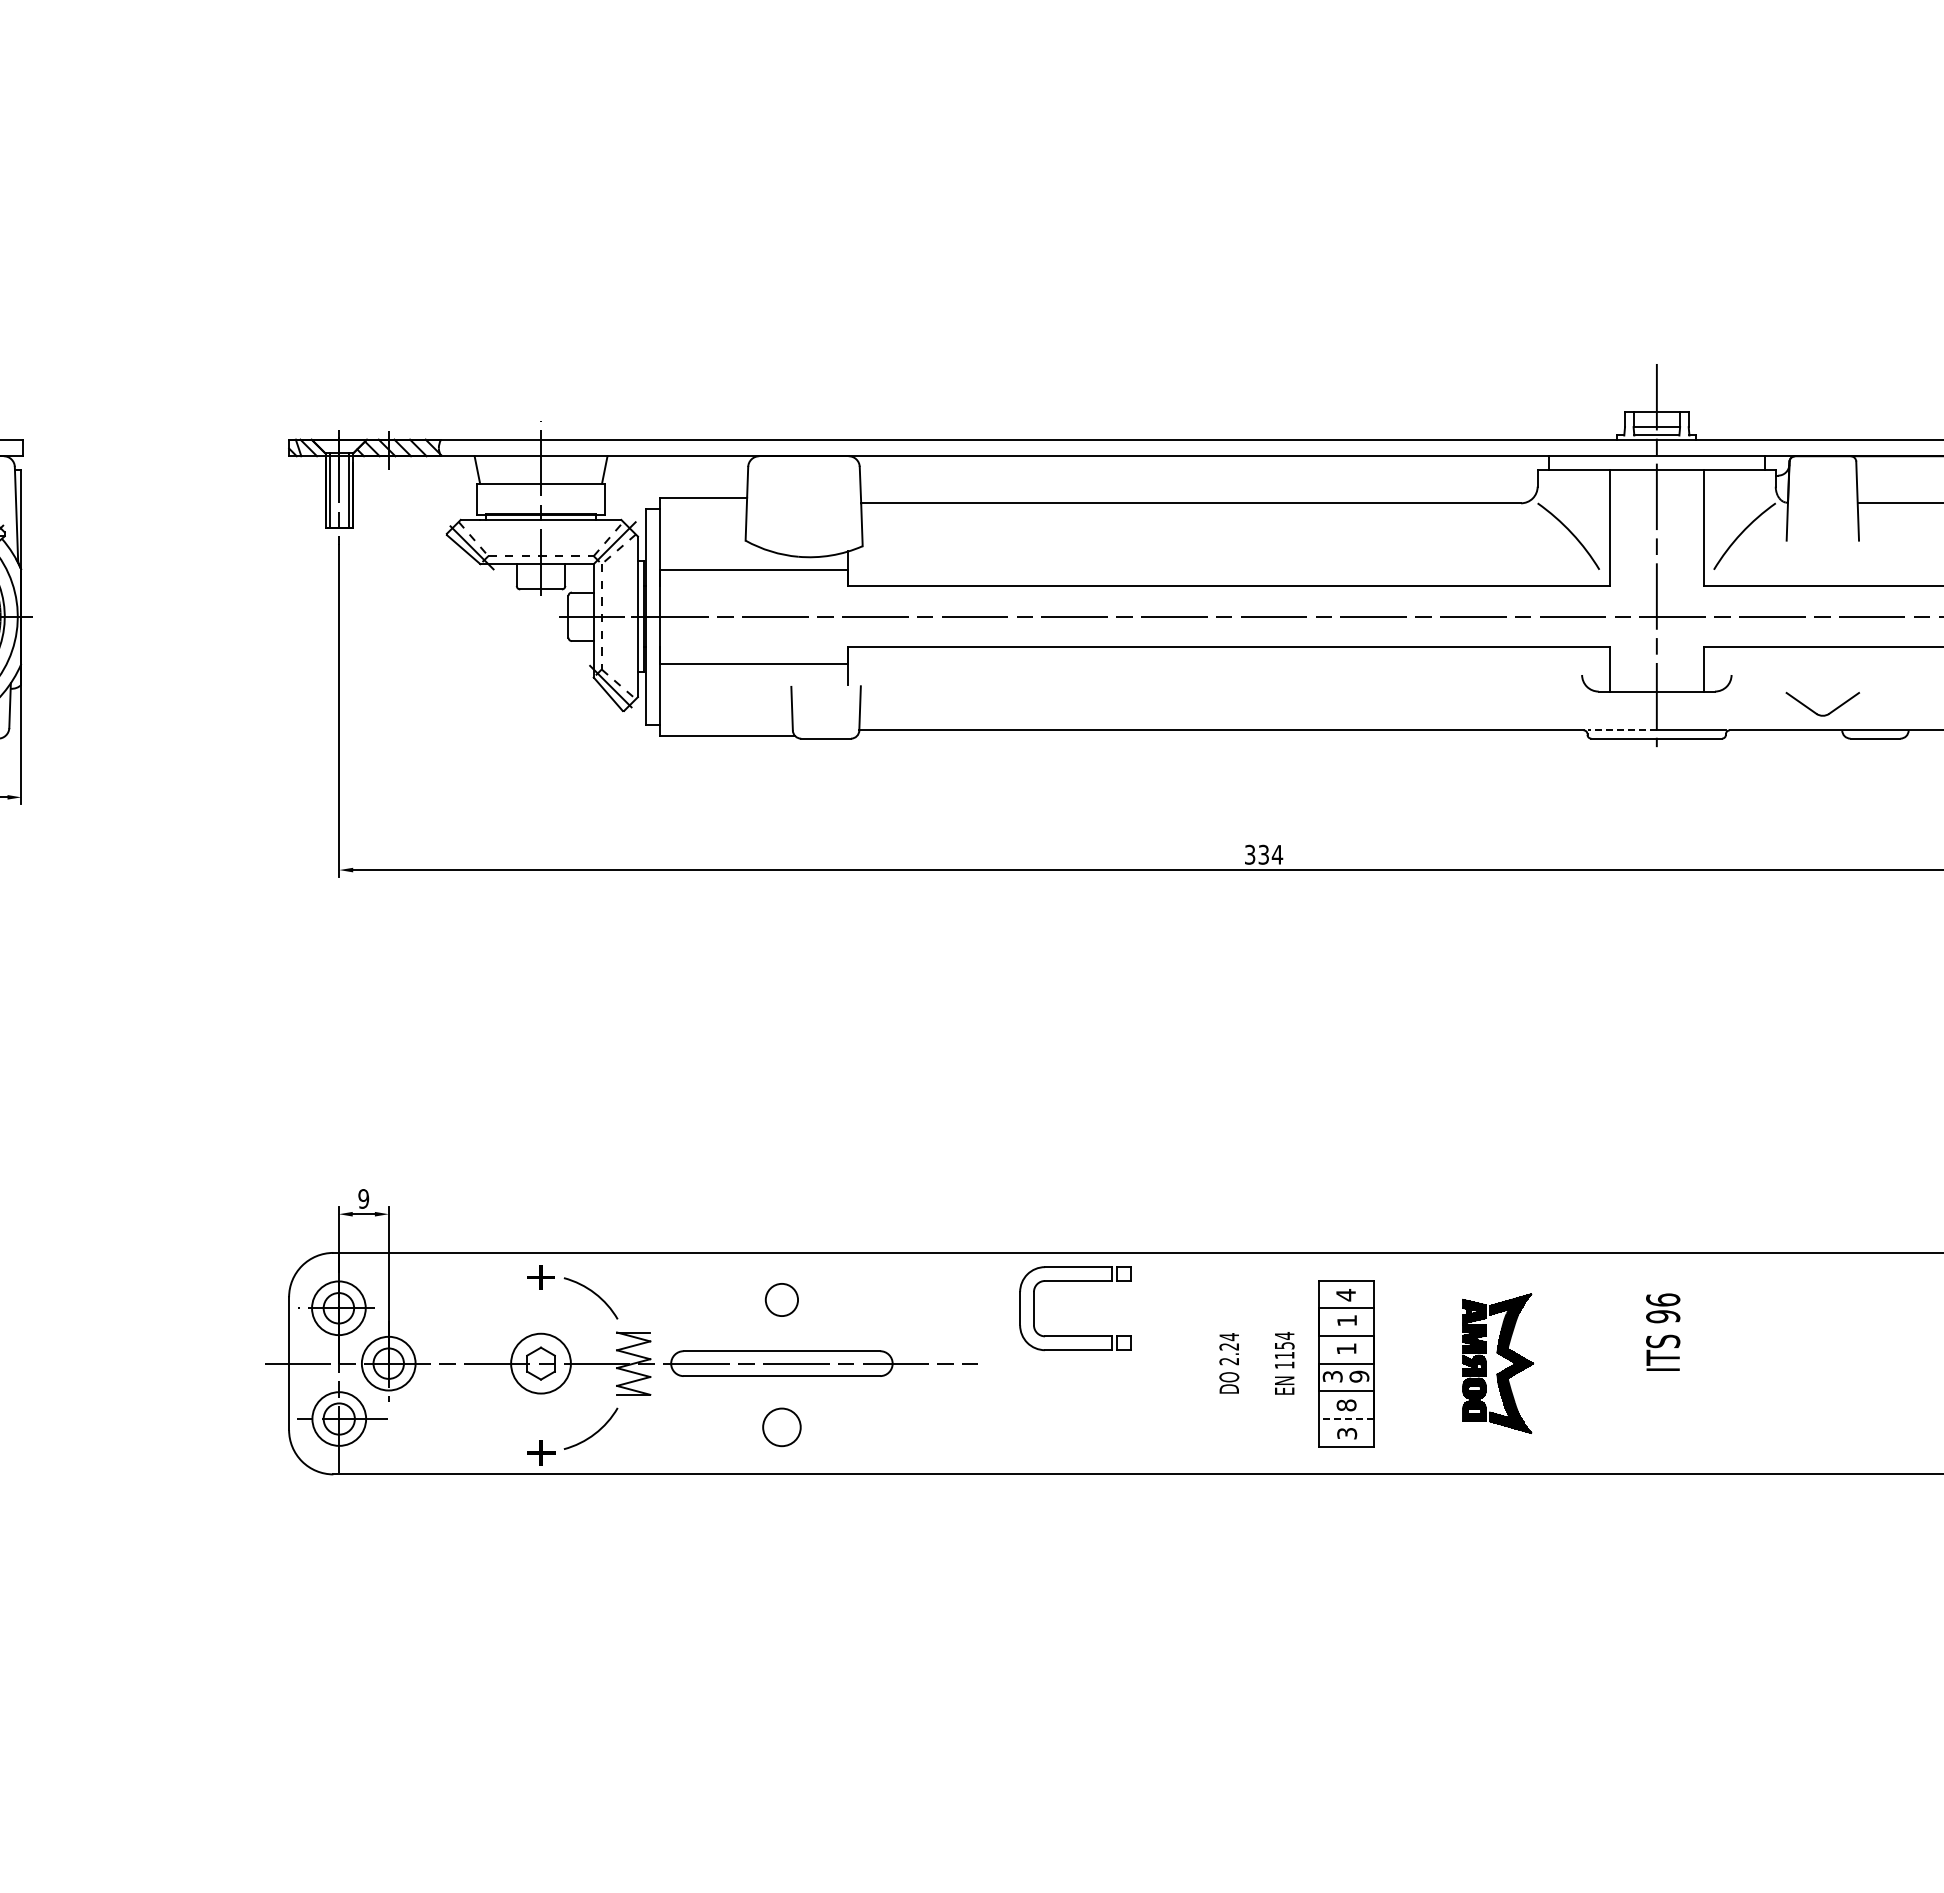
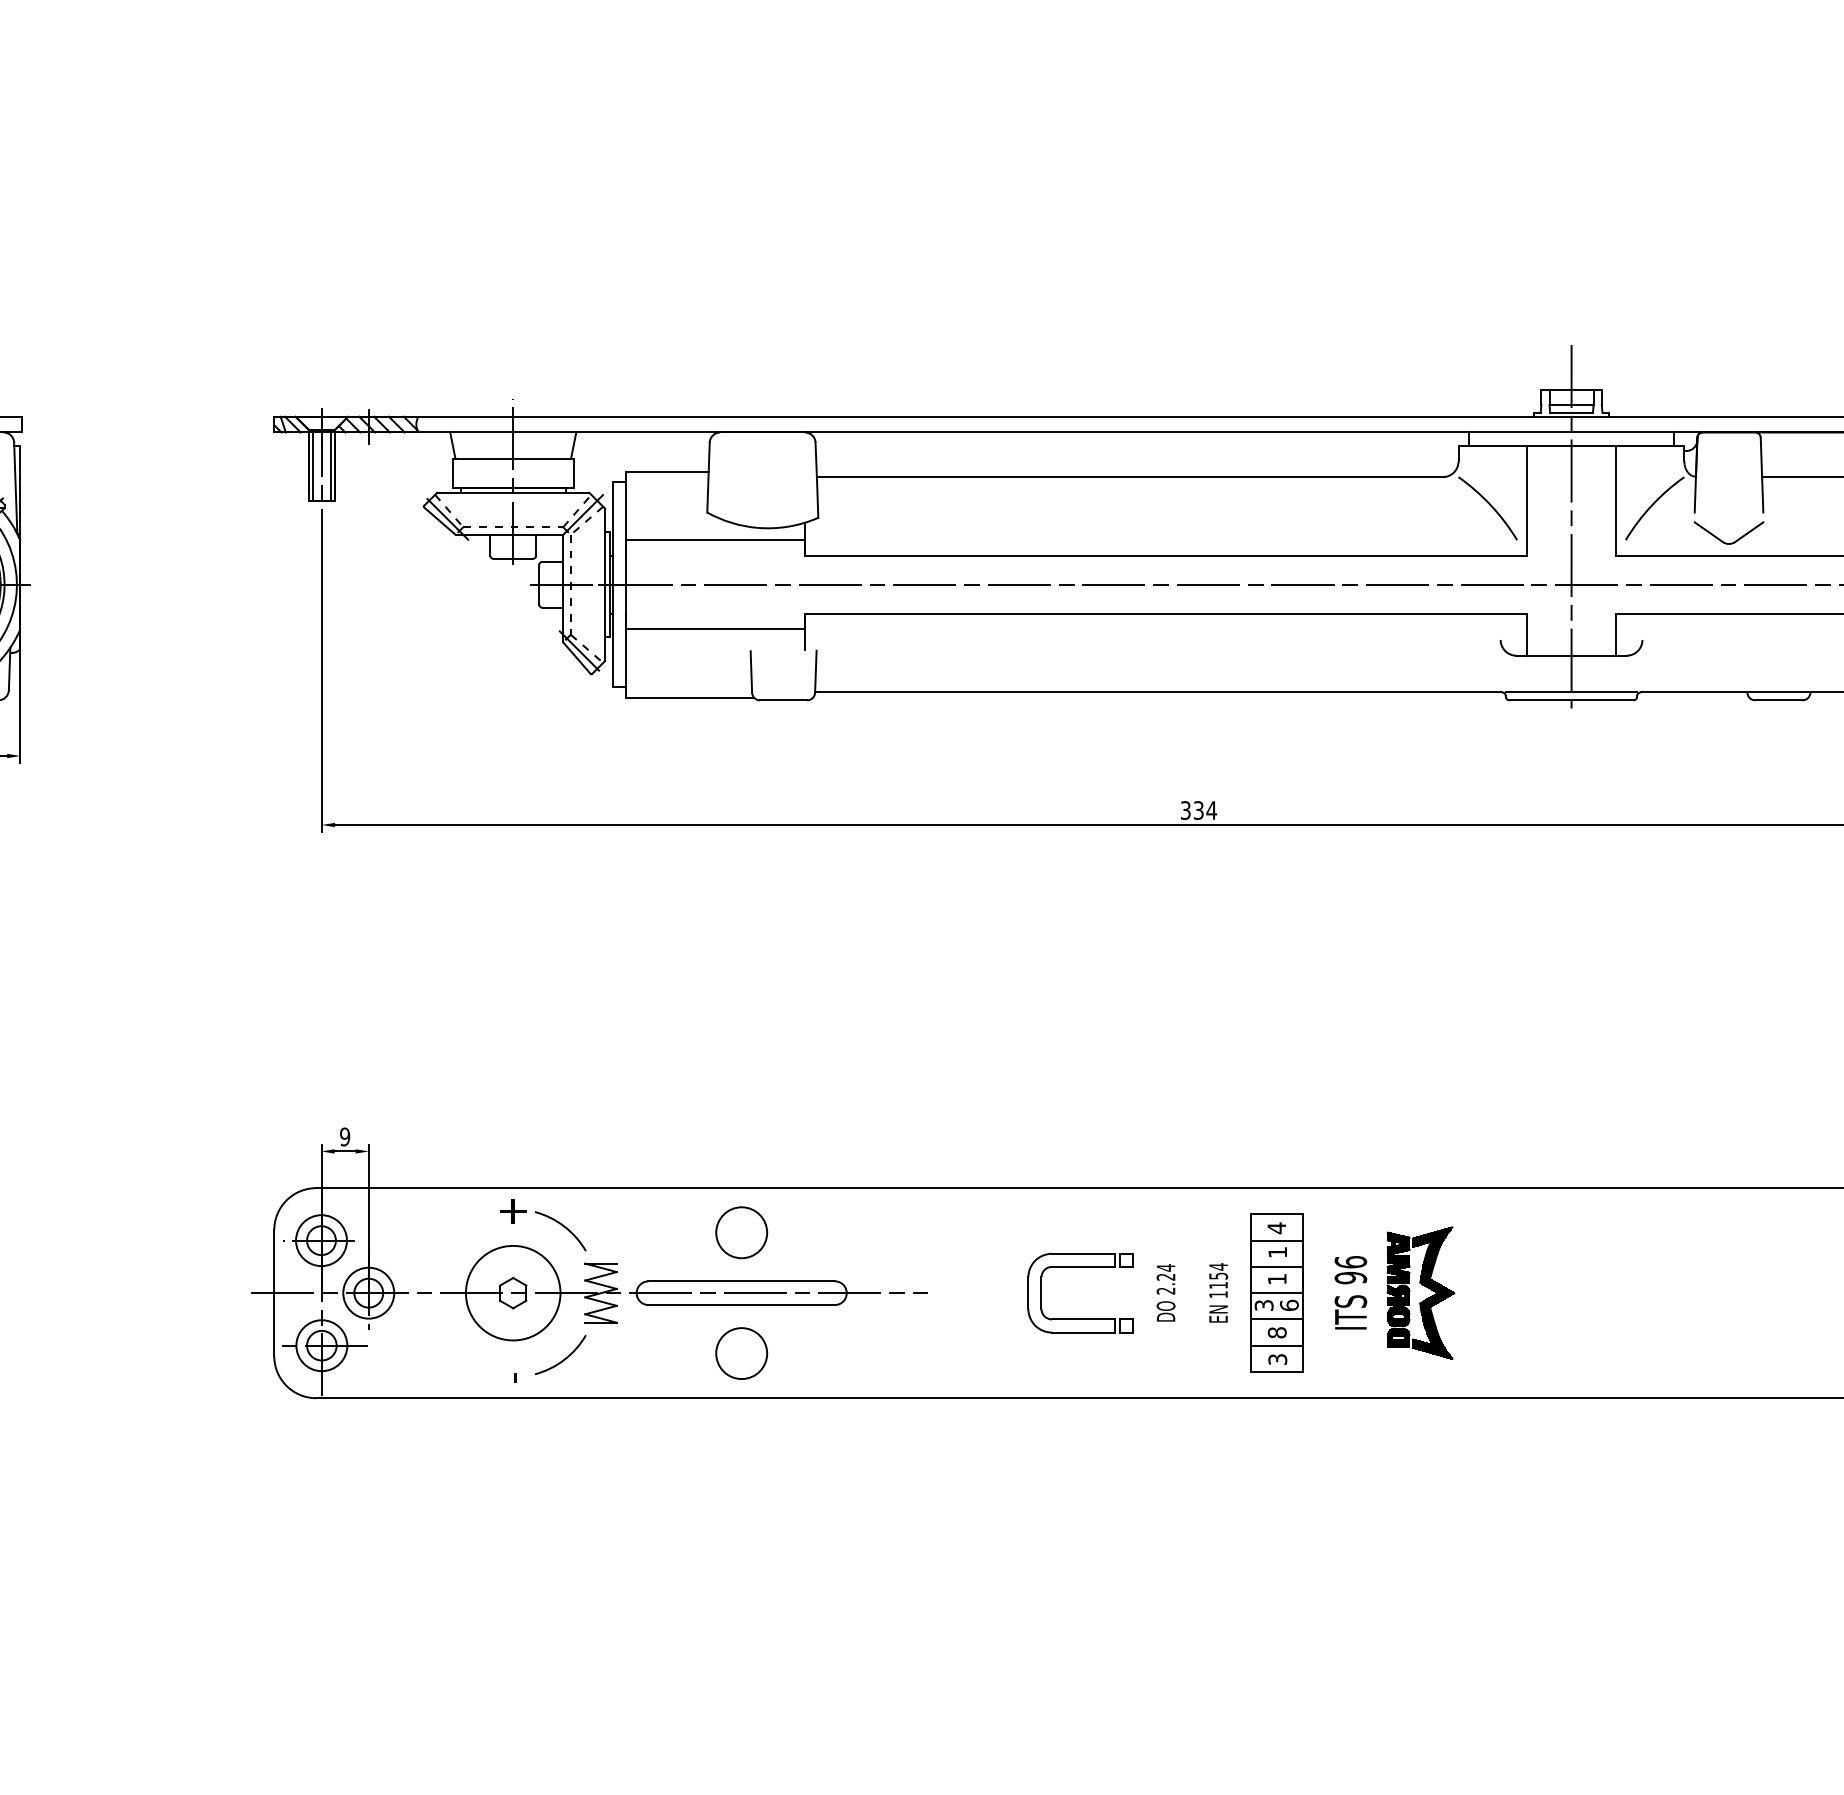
part: (1818, 713) -> (1724, 541), moved
line: (1622, 730) -> (1538, 692), dashed -> solid
part: (1075, 1281) -> (1080, 1267), moved
circle: (781, 1299) -> (741, 1232), size x1.67
text: (1663, 1331) -> (1351, 1292), moved
circle: (540, 1363) -> (512, 1293), size x1.67
text: (1359, 1376) -> (1289, 1305), 9 -> 6
line: (1346, 1419) -> (1277, 1346), dashed -> solid
circle: (781, 1427) -> (741, 1353), size x1.43
text: (541, 1452) -> (513, 1377), + -> -

